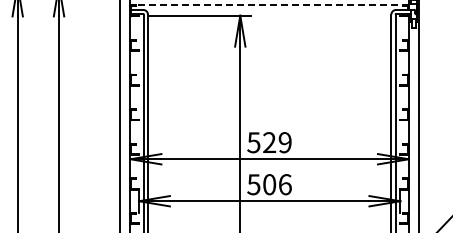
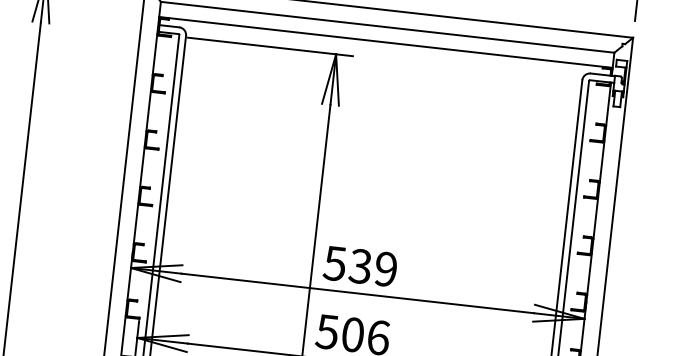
line: (269, 5) -> (385, 43), dashed -> solid
text: (269, 142) -> (360, 266), 529 -> 539

